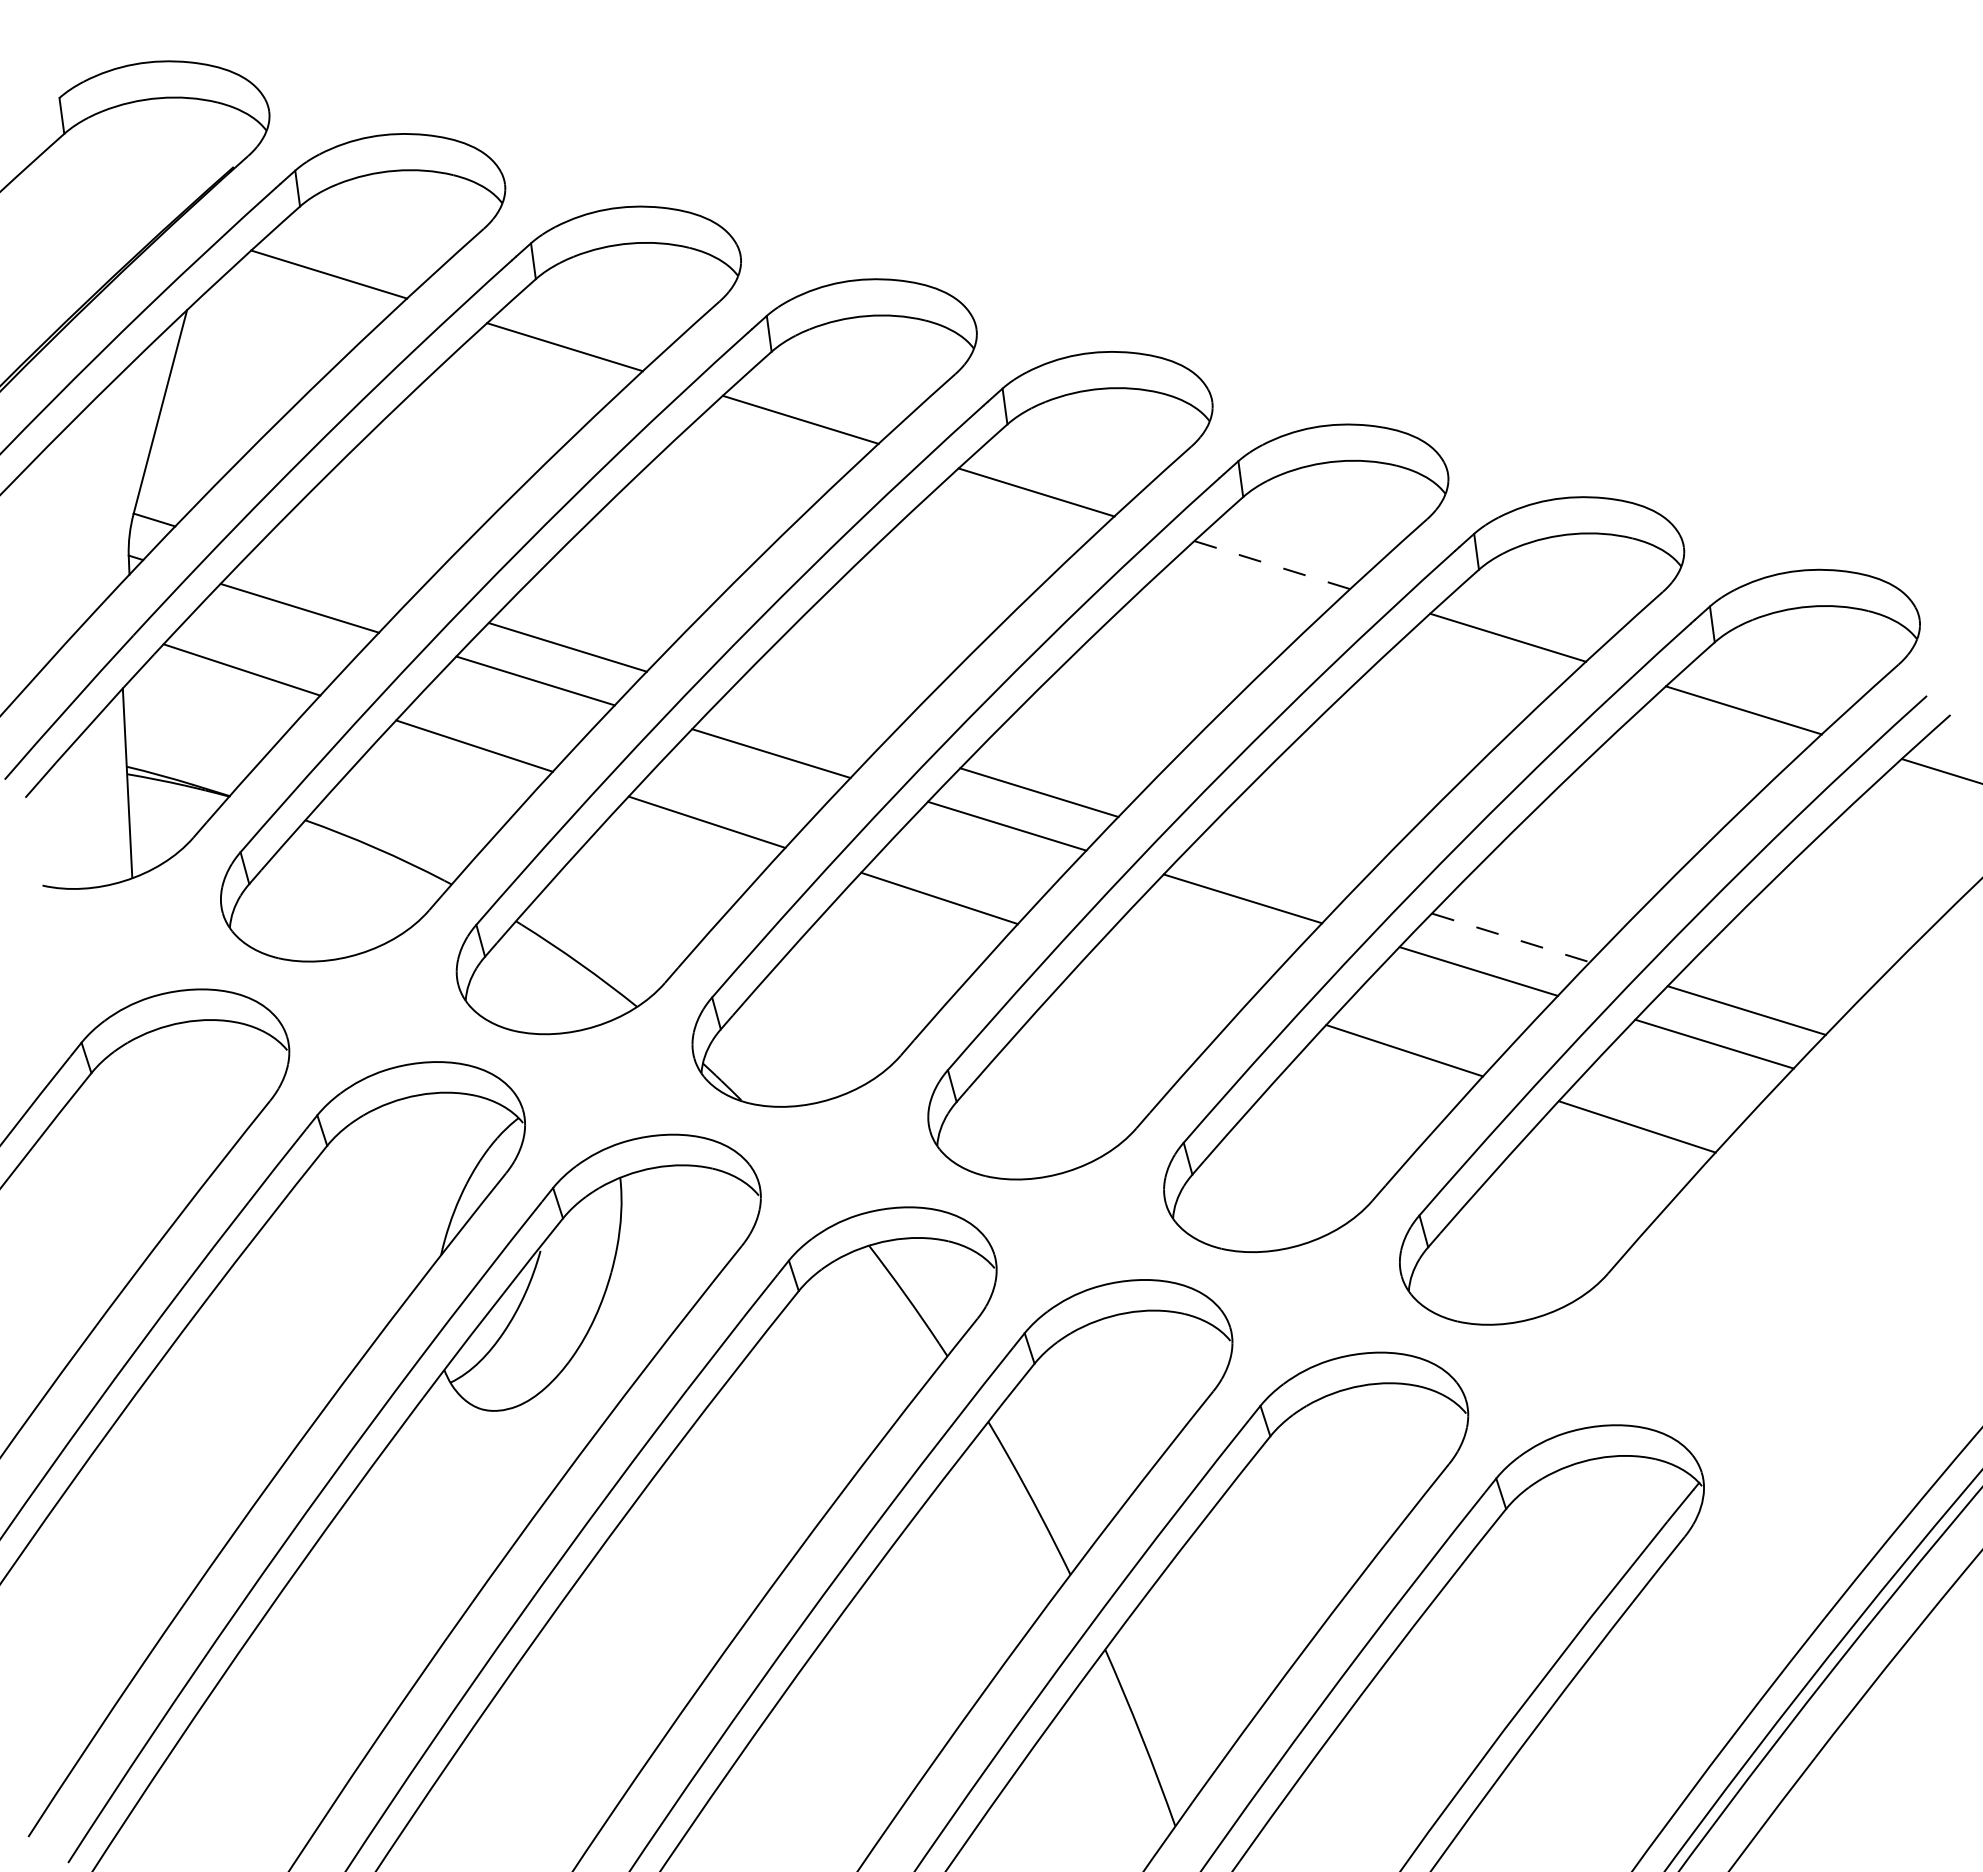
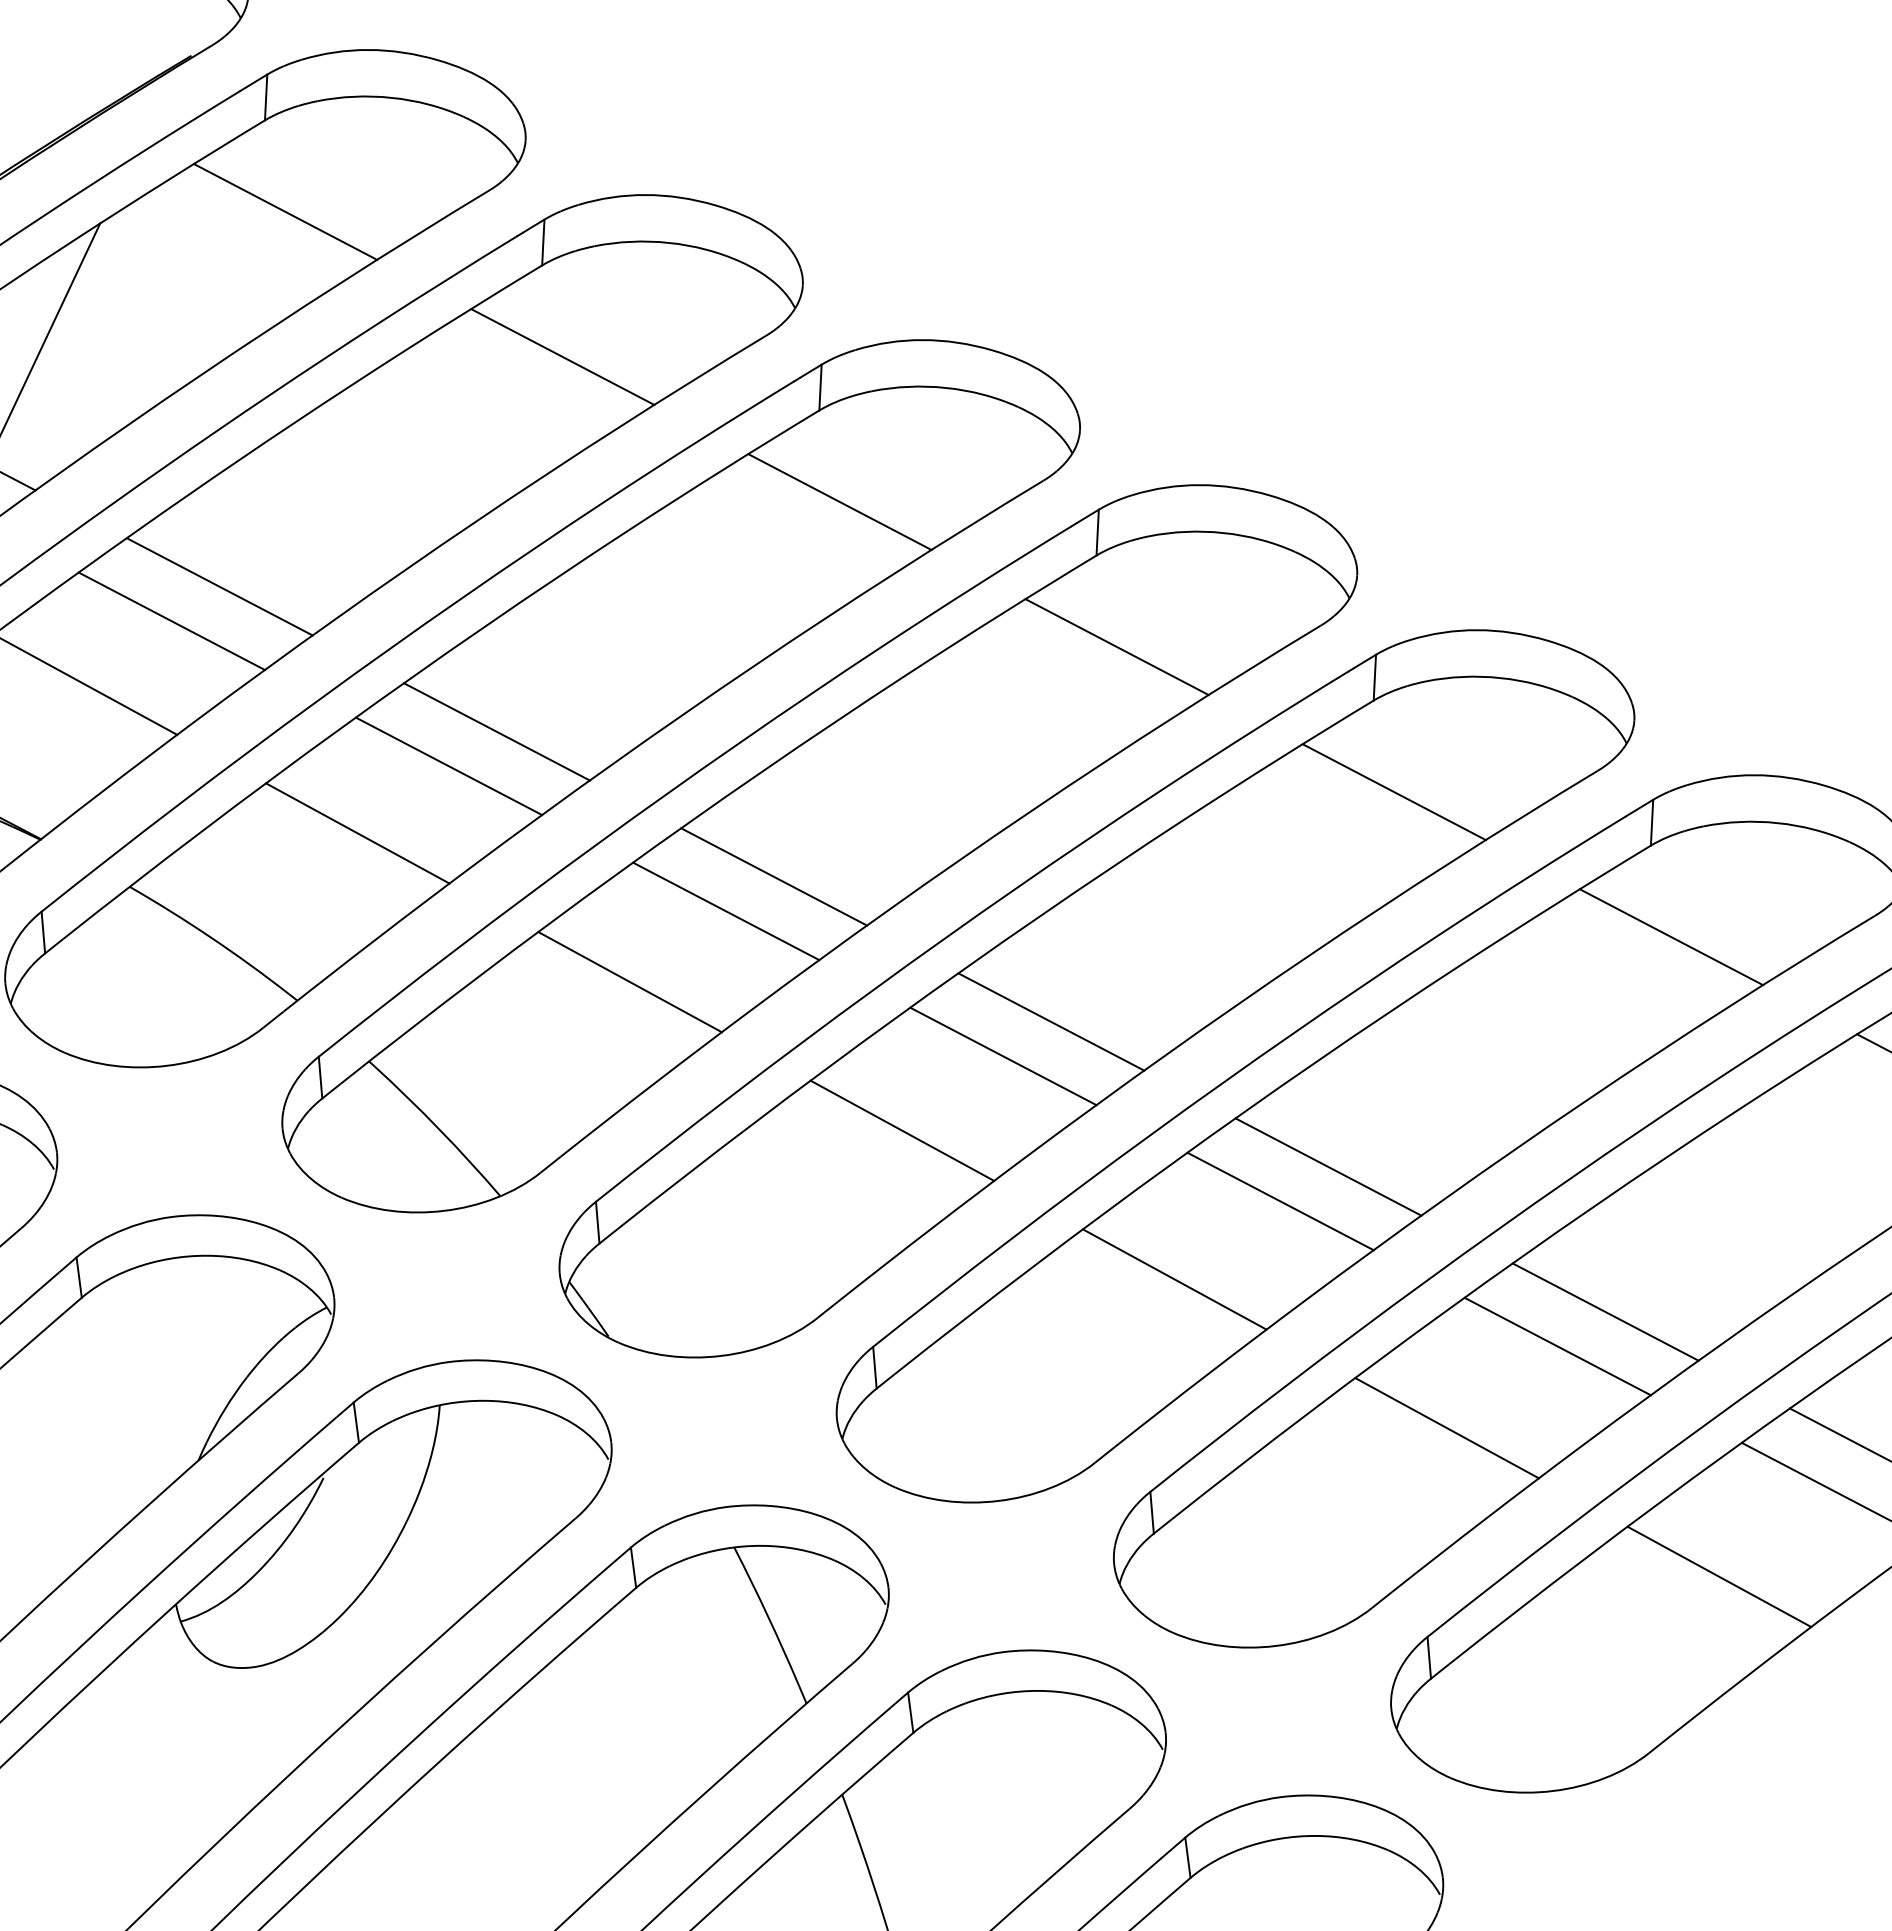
line: (1272, 565) -> (1394, 792), dashed -> solid
line: (332, 574) -> (220, 586), added
line: (803, 719) -> (774, 876), added
line: (1275, 864) -> (1329, 1166), added
line: (1511, 937) -> (1606, 1311), dashed -> solid
line: (1171, 974) -> (1174, 1279), added

